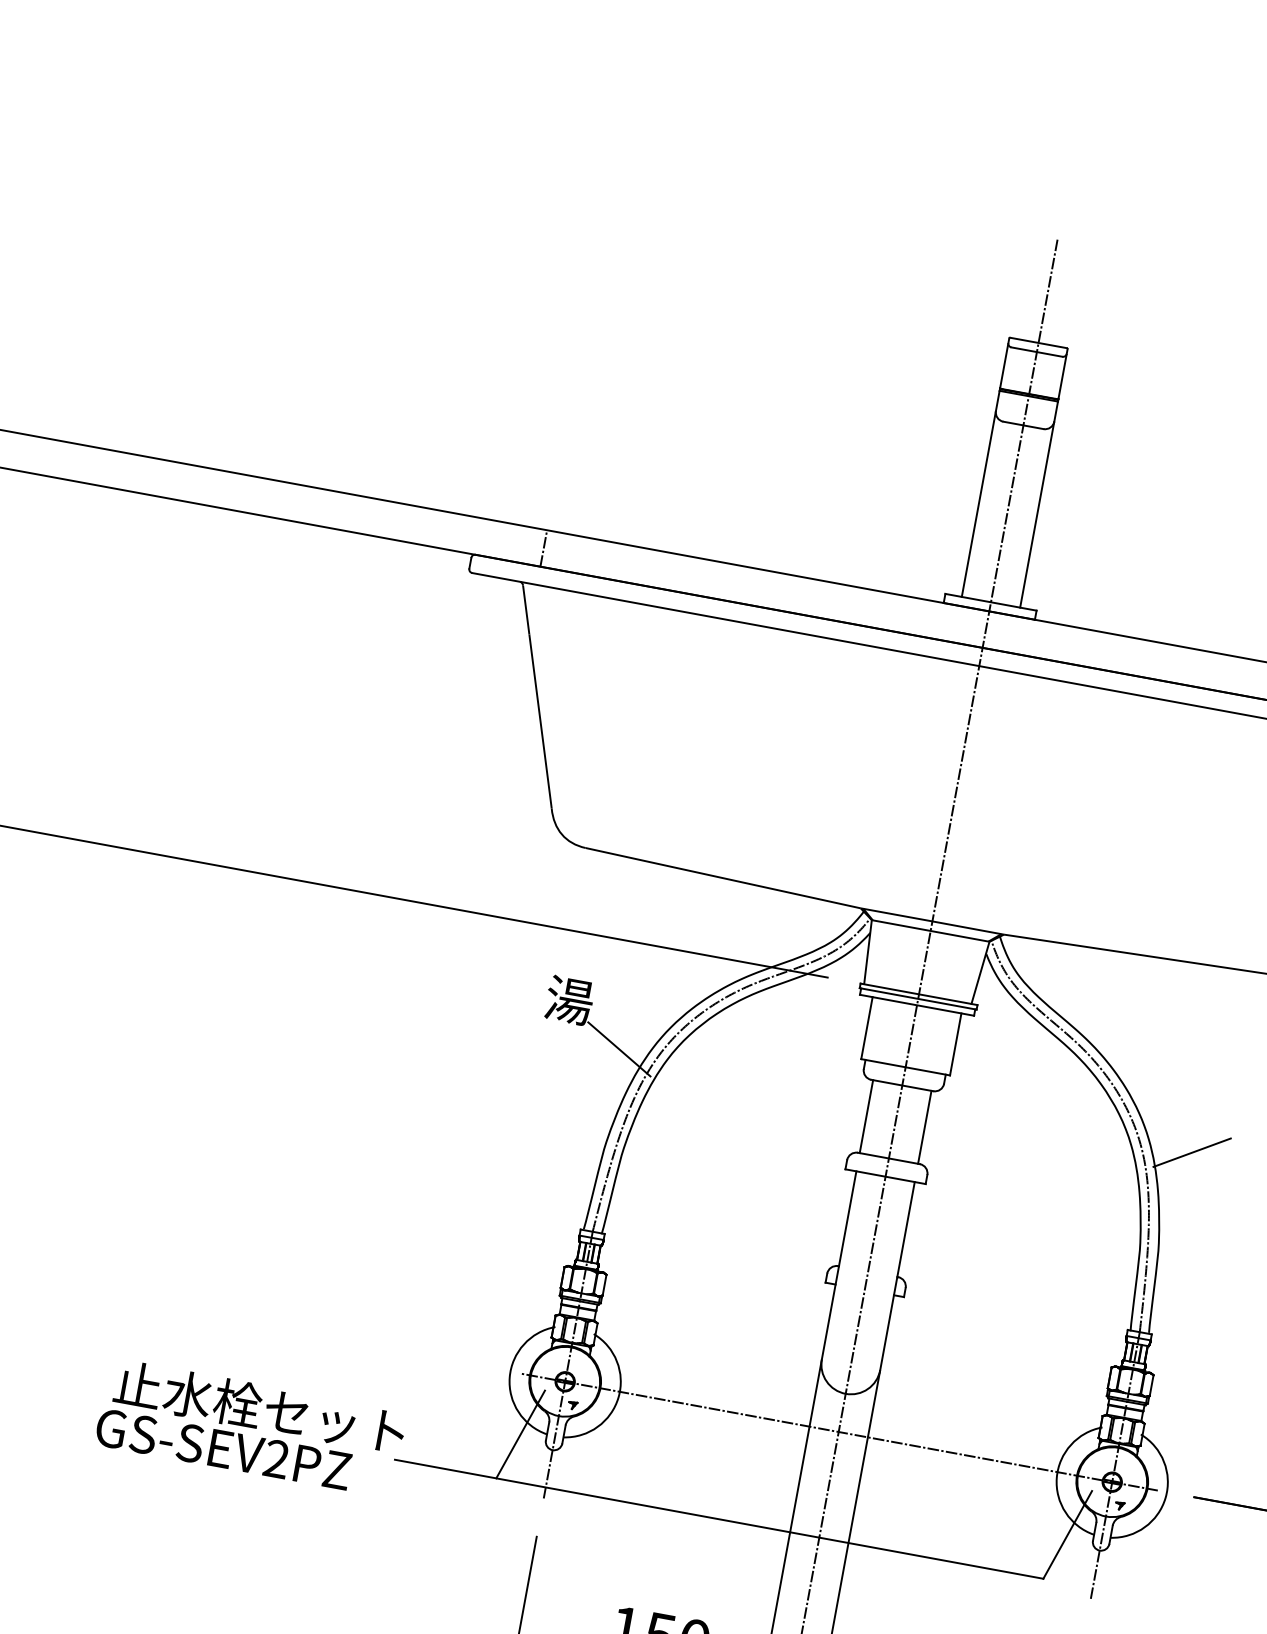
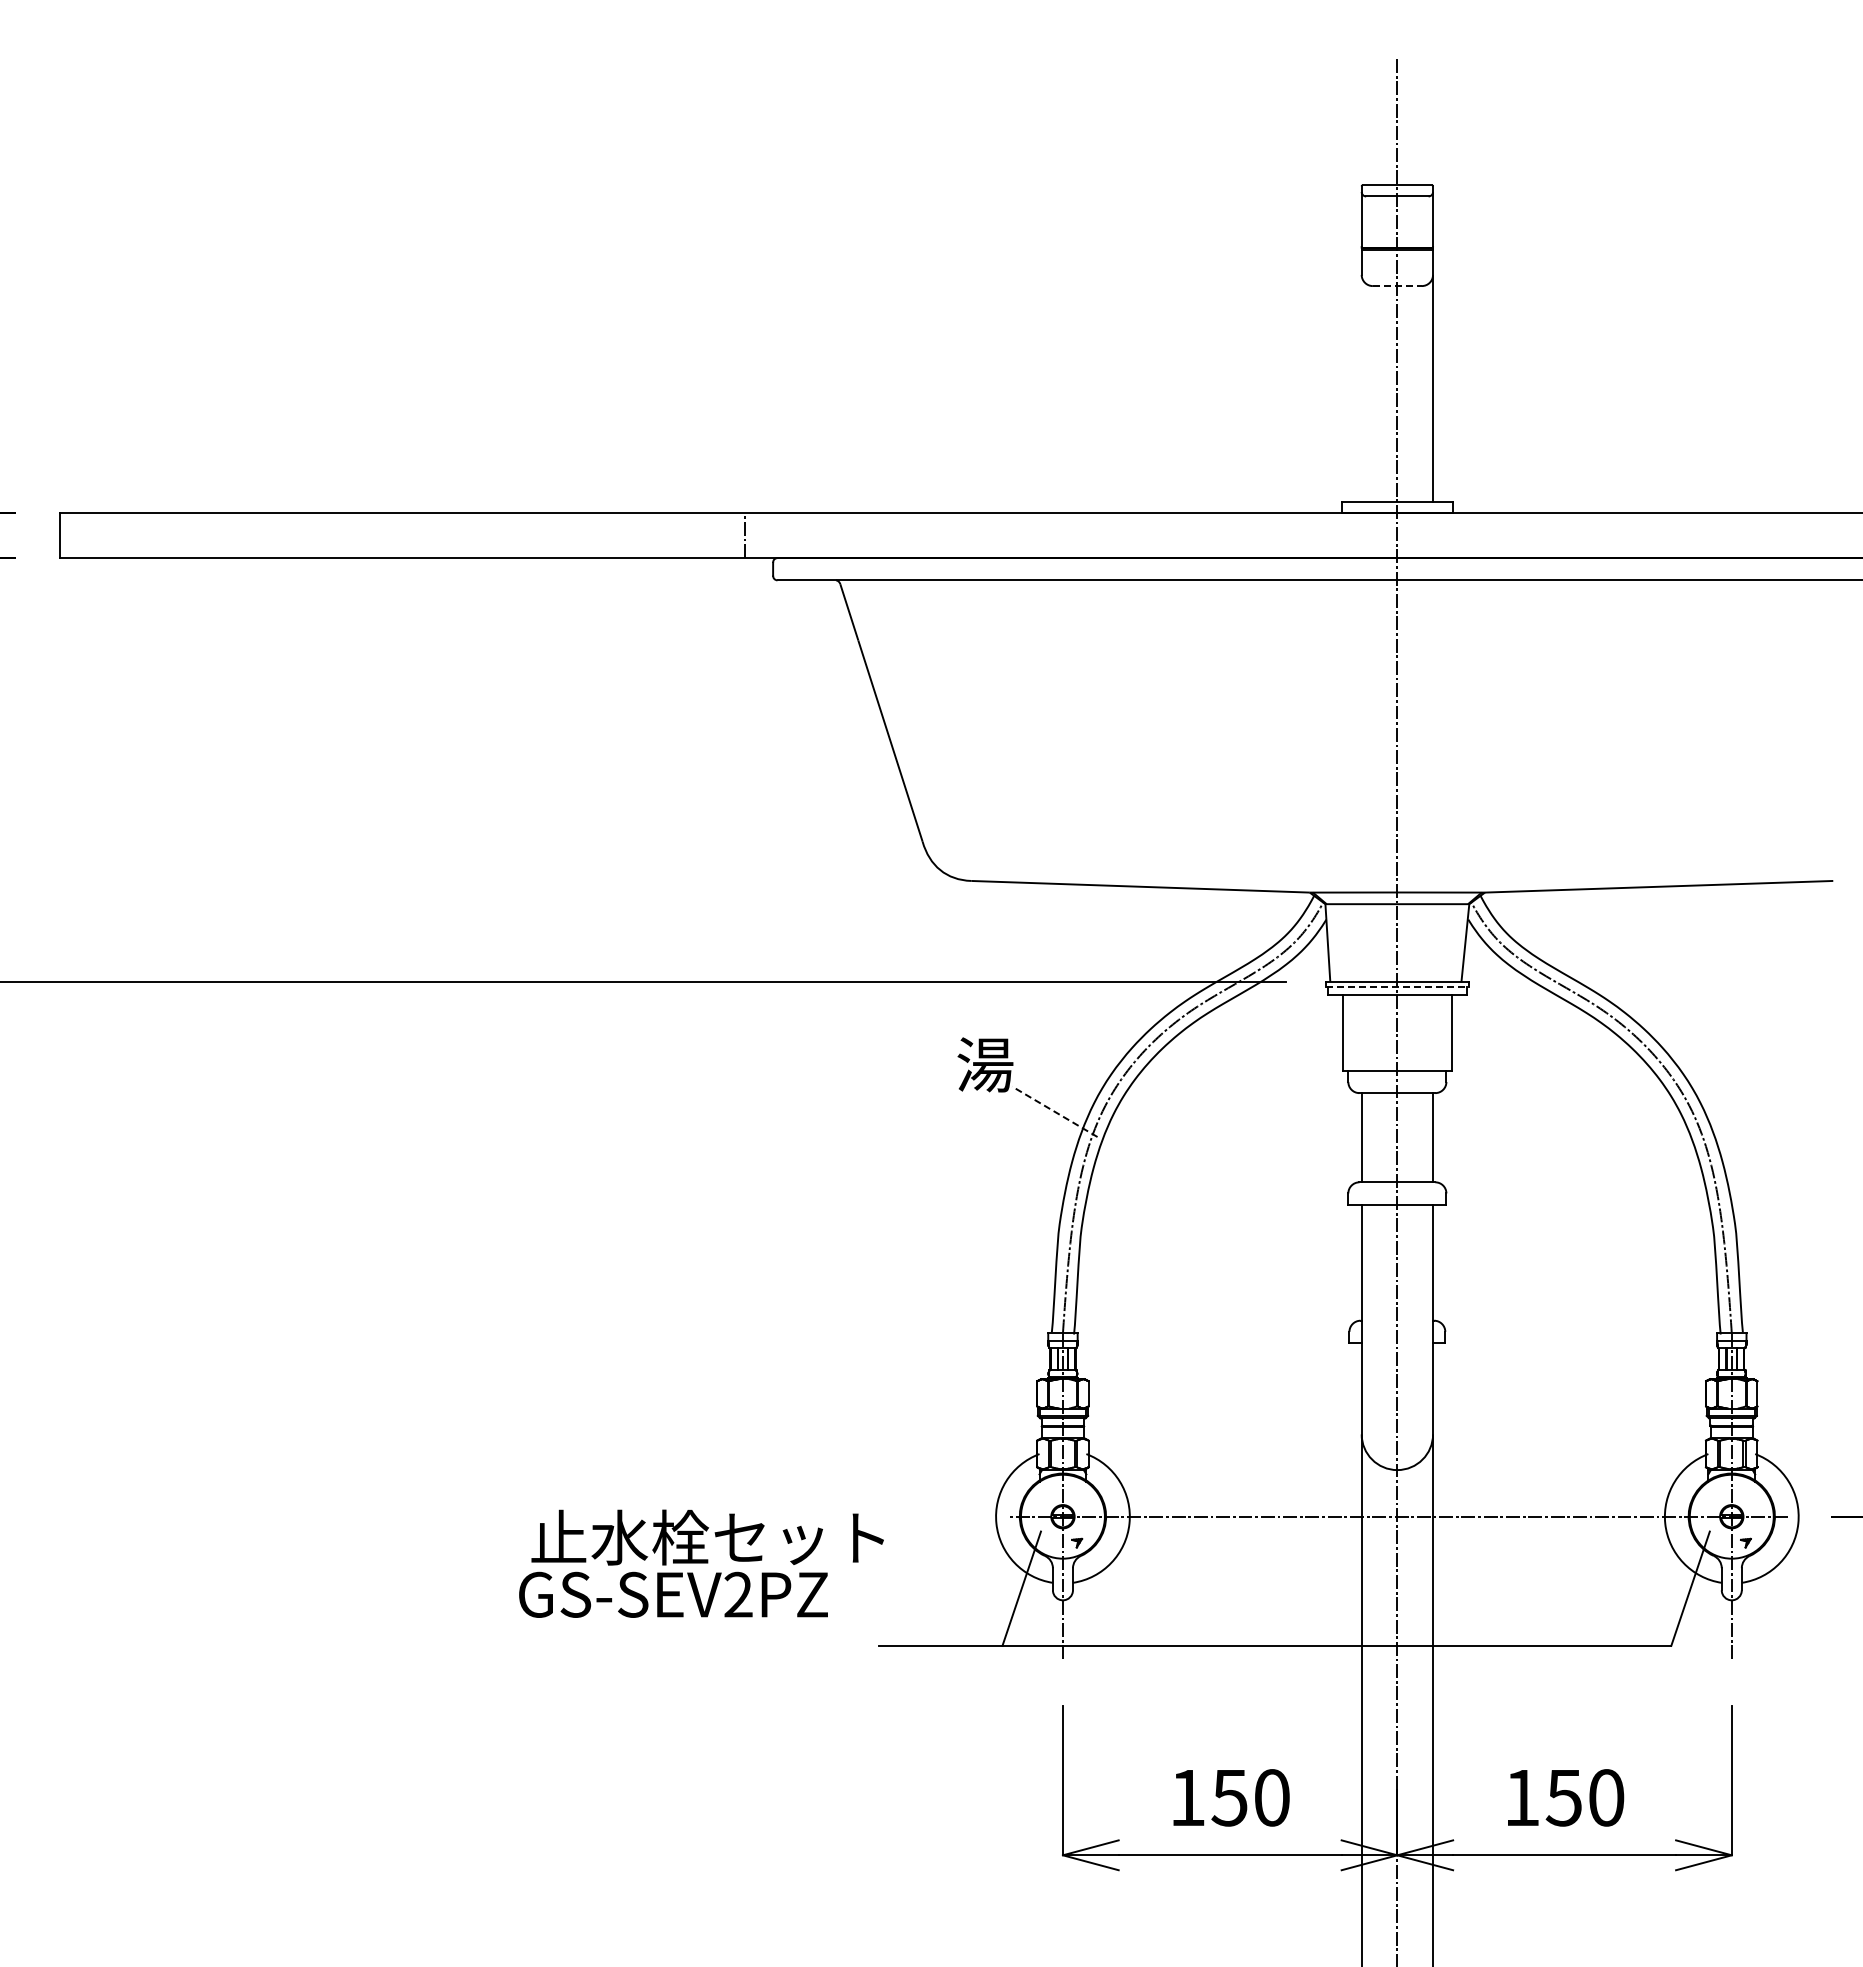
line: (1023, 425) -> (1397, 286), solid -> dashed
line: (978, 504) -> (1361, 389), removed
line: (543, 548) -> (744, 535), moved
line: (918, 999) -> (1397, 987), solid -> dashed
line: (619, 1049) -> (1054, 1111), solid -> dashed
line: (1191, 1152) -> (1754, 1109), removed
text: (251, 1427) -> (701, 1563), moved

